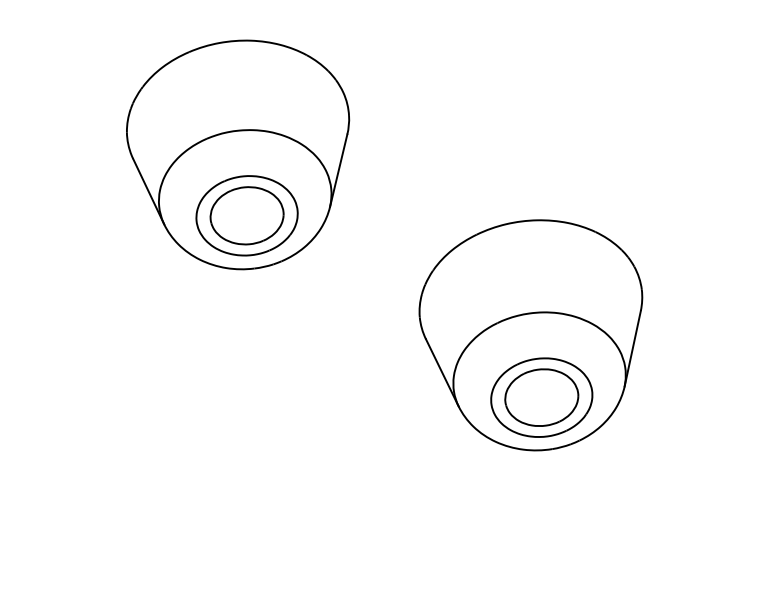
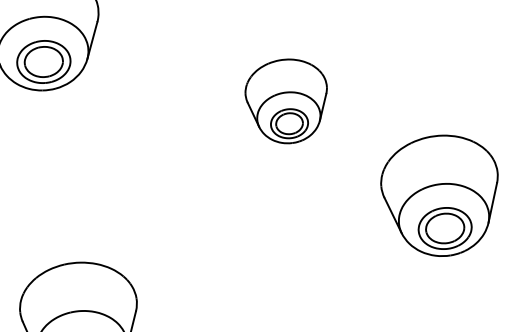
part: (238, 155) -> (286, 101), size x0.7

